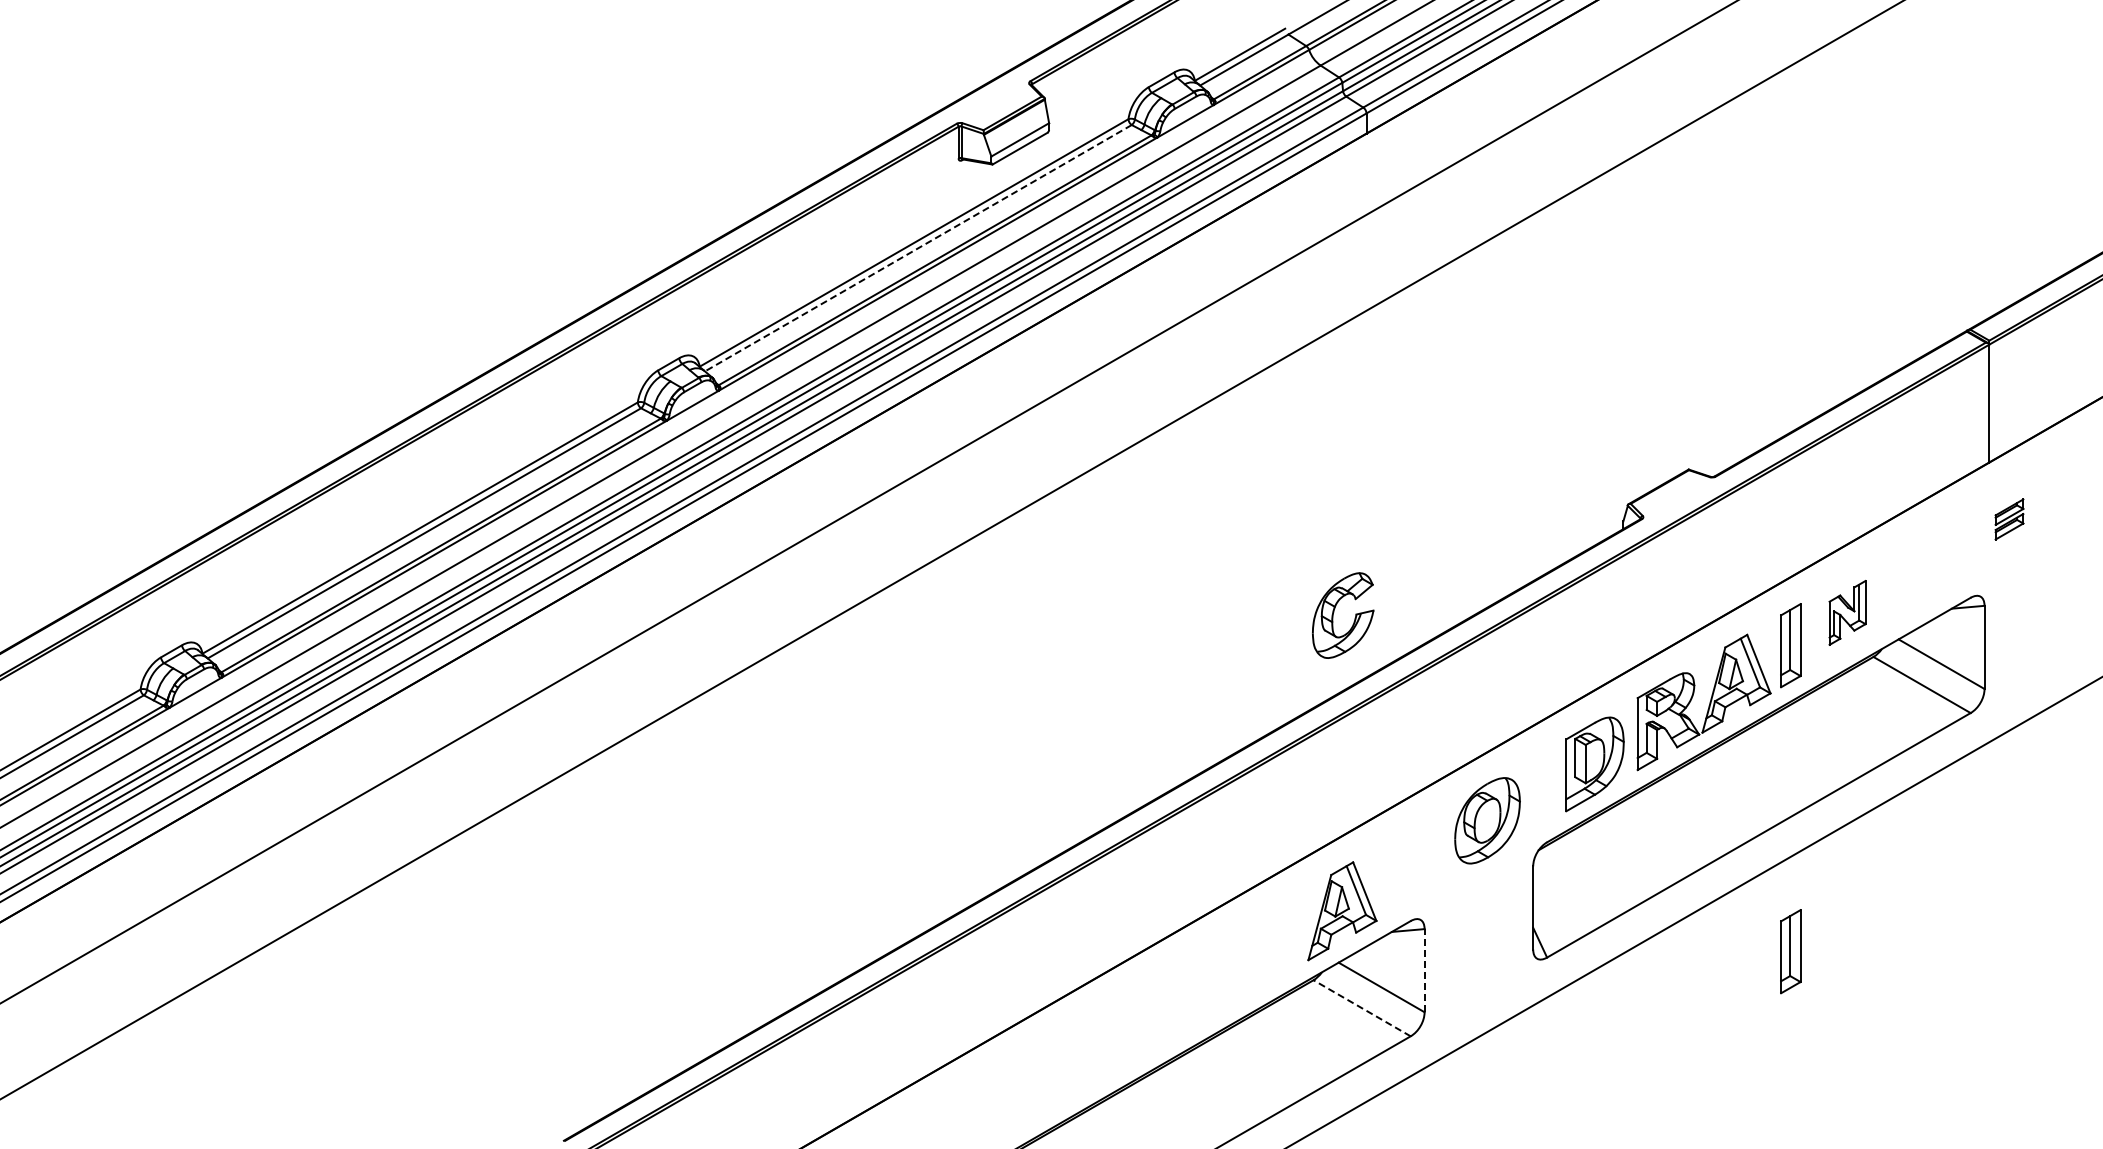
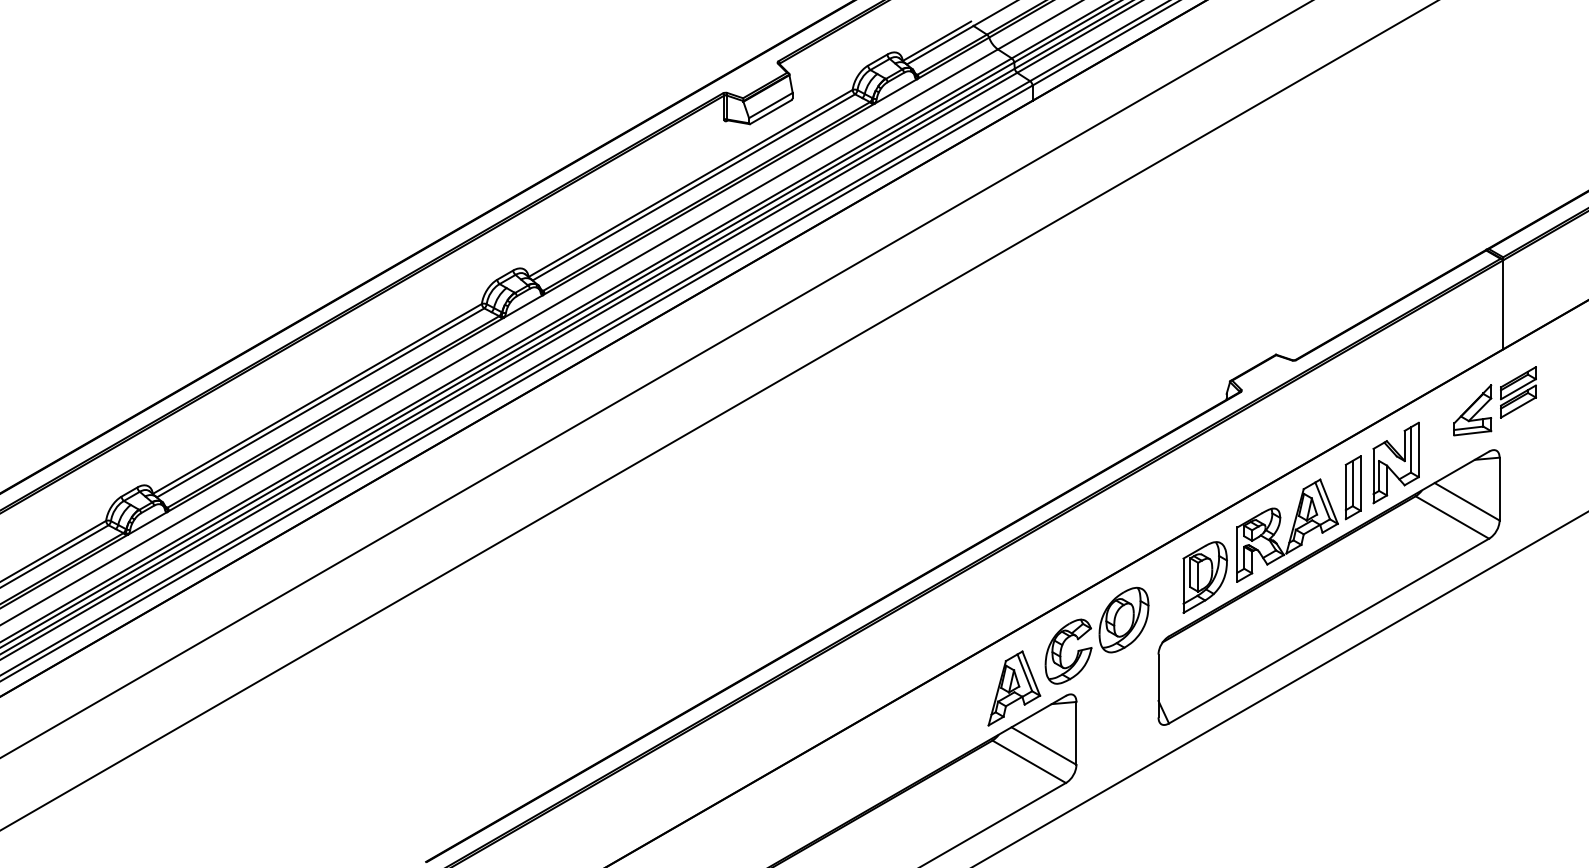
line: (917, 248) -> (693, 187), dashed -> solid
part: (2009, 519) -> (1518, 392), size x1.67
part: (1948, 542) -> (1472, 409), added
part: (1334, 612) -> (1062, 649), moved
part: (1847, 612) -> (1396, 462), size x1.67
part: (1790, 951) -> (1352, 718), removed
line: (1424, 970) -> (1076, 733), dashed -> solid
line: (1361, 1008) -> (1028, 761), dashed -> solid

